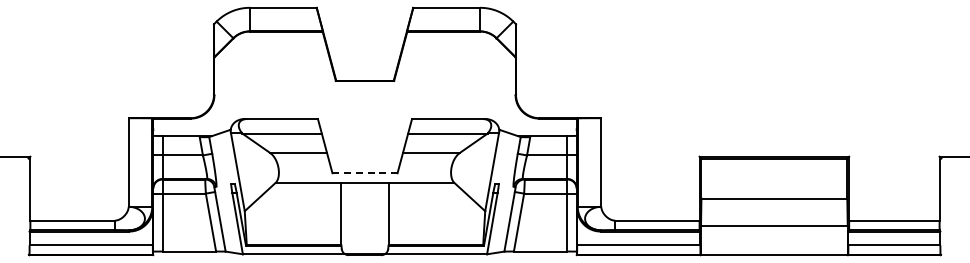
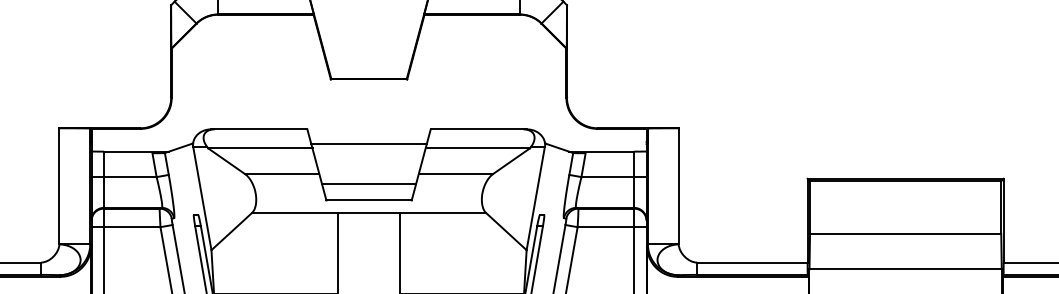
line: (364, 129) -> (368, 143), added
line: (364, 160) -> (368, 183), added
line: (365, 173) -> (369, 200), dashed -> solid

